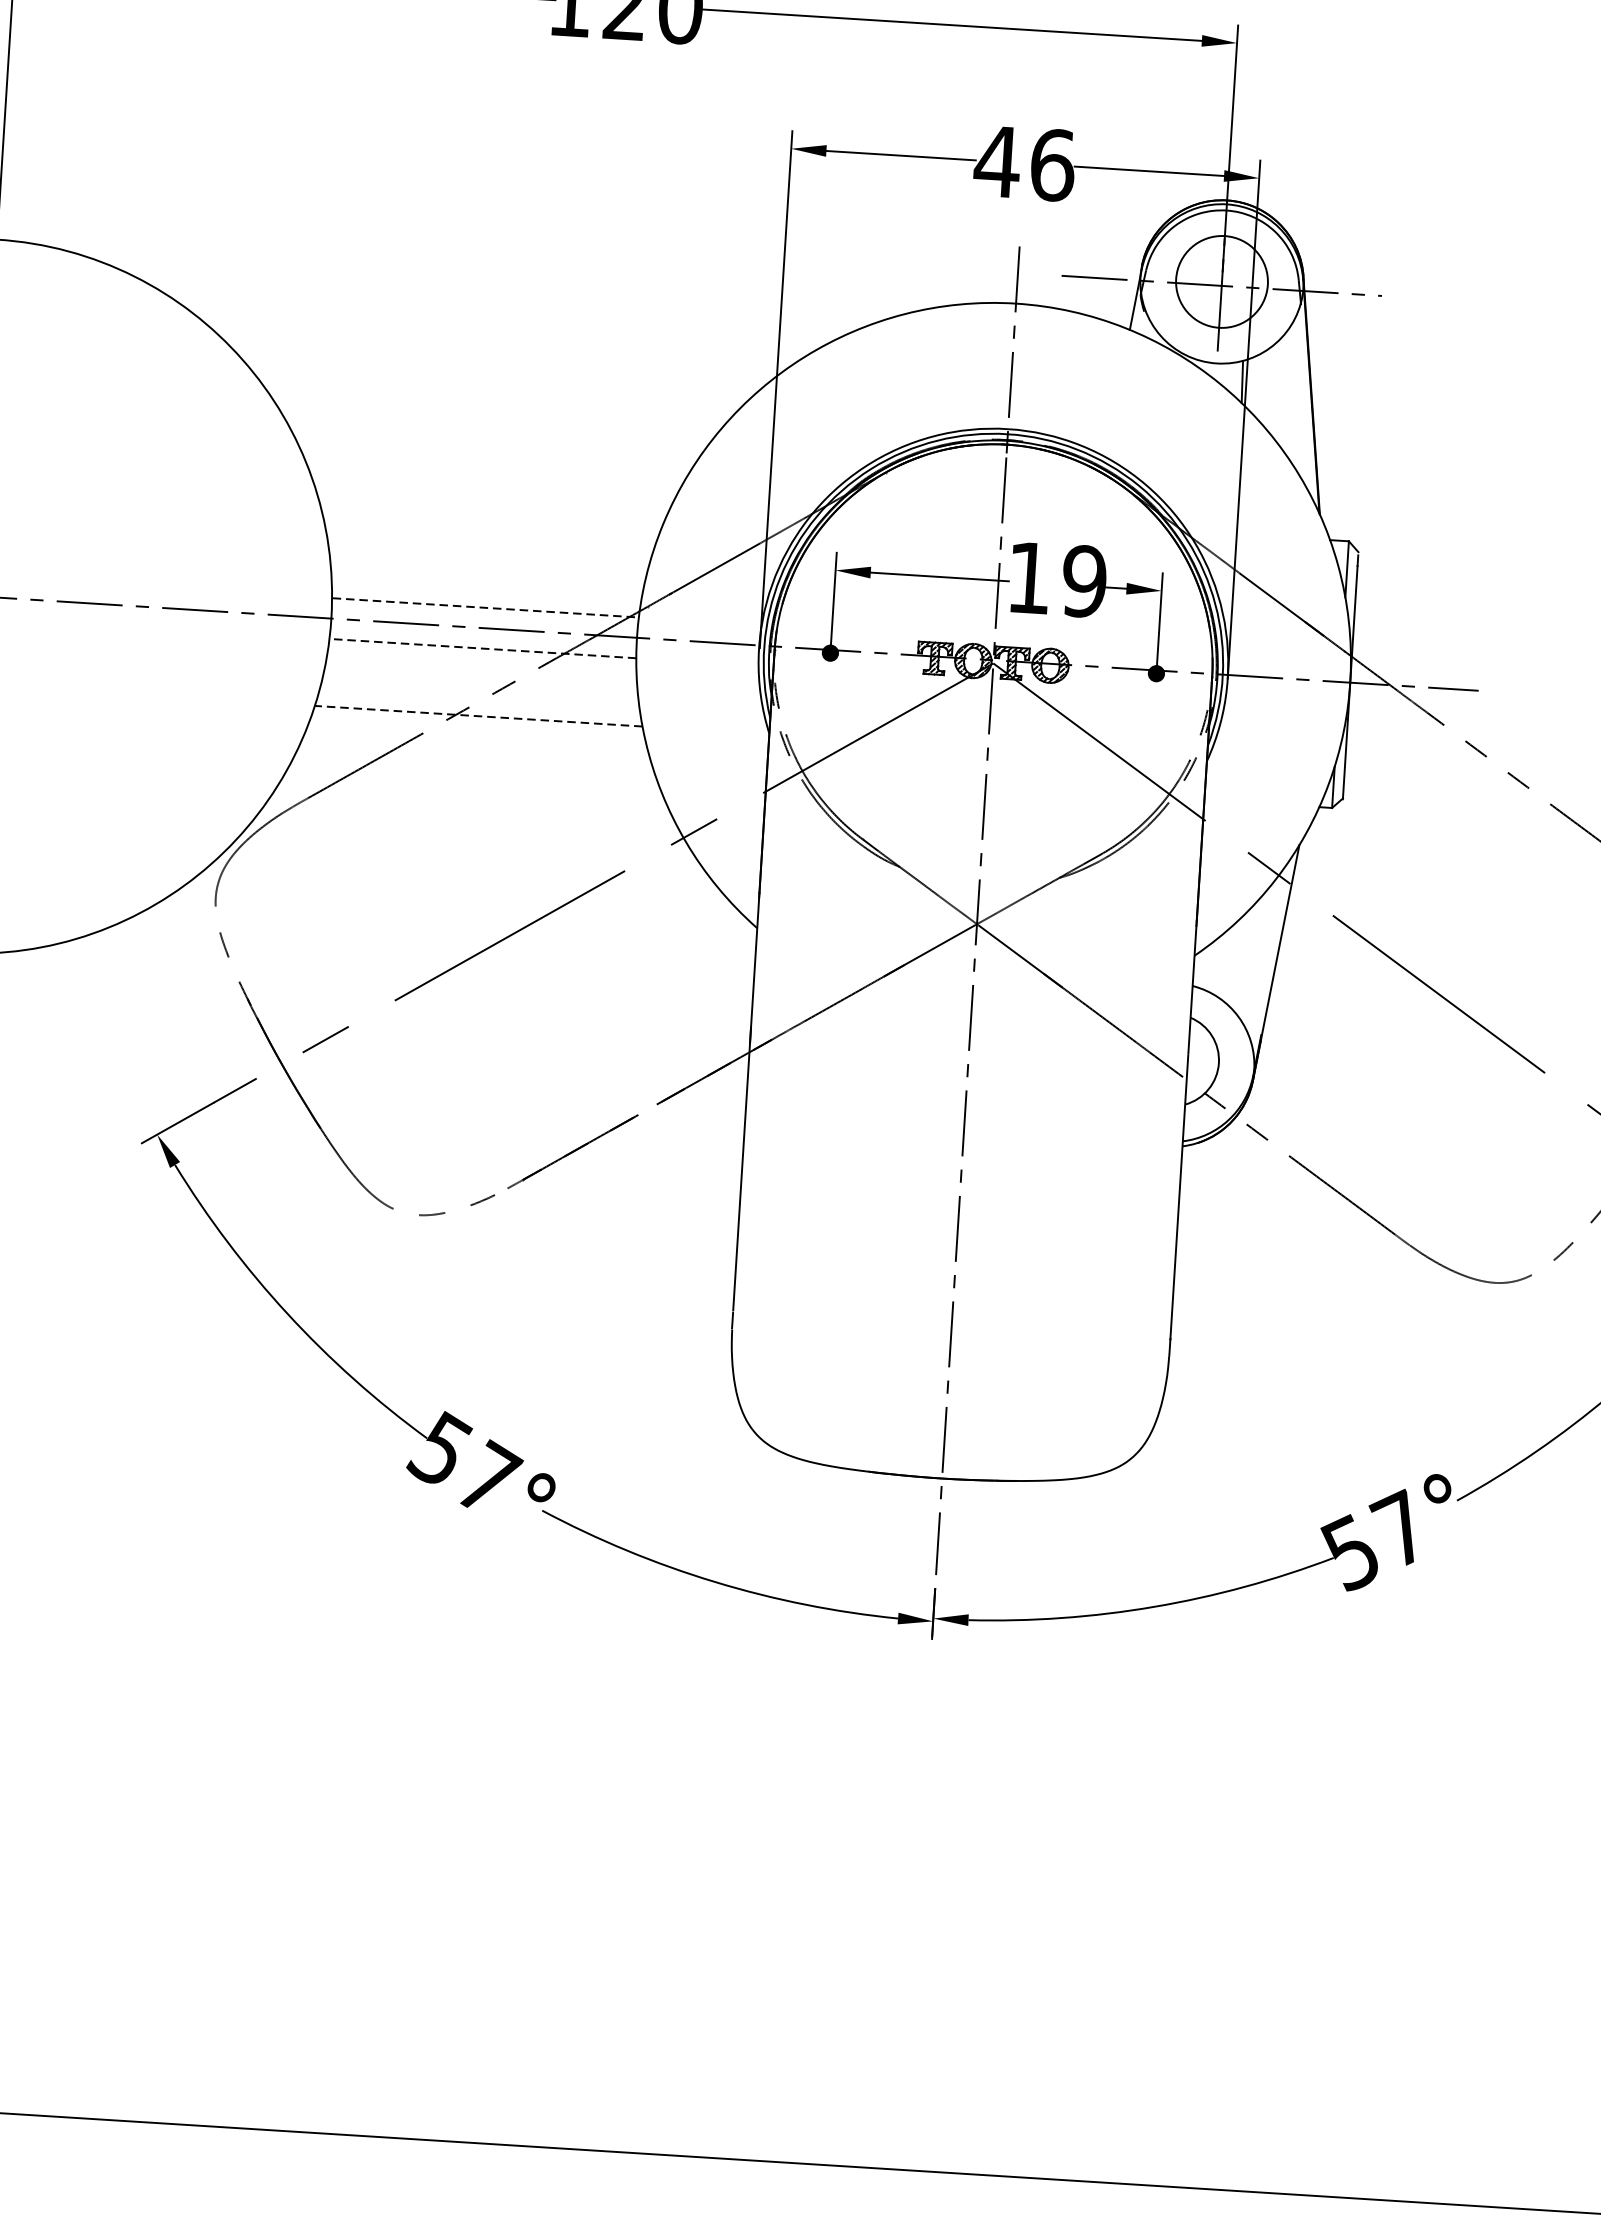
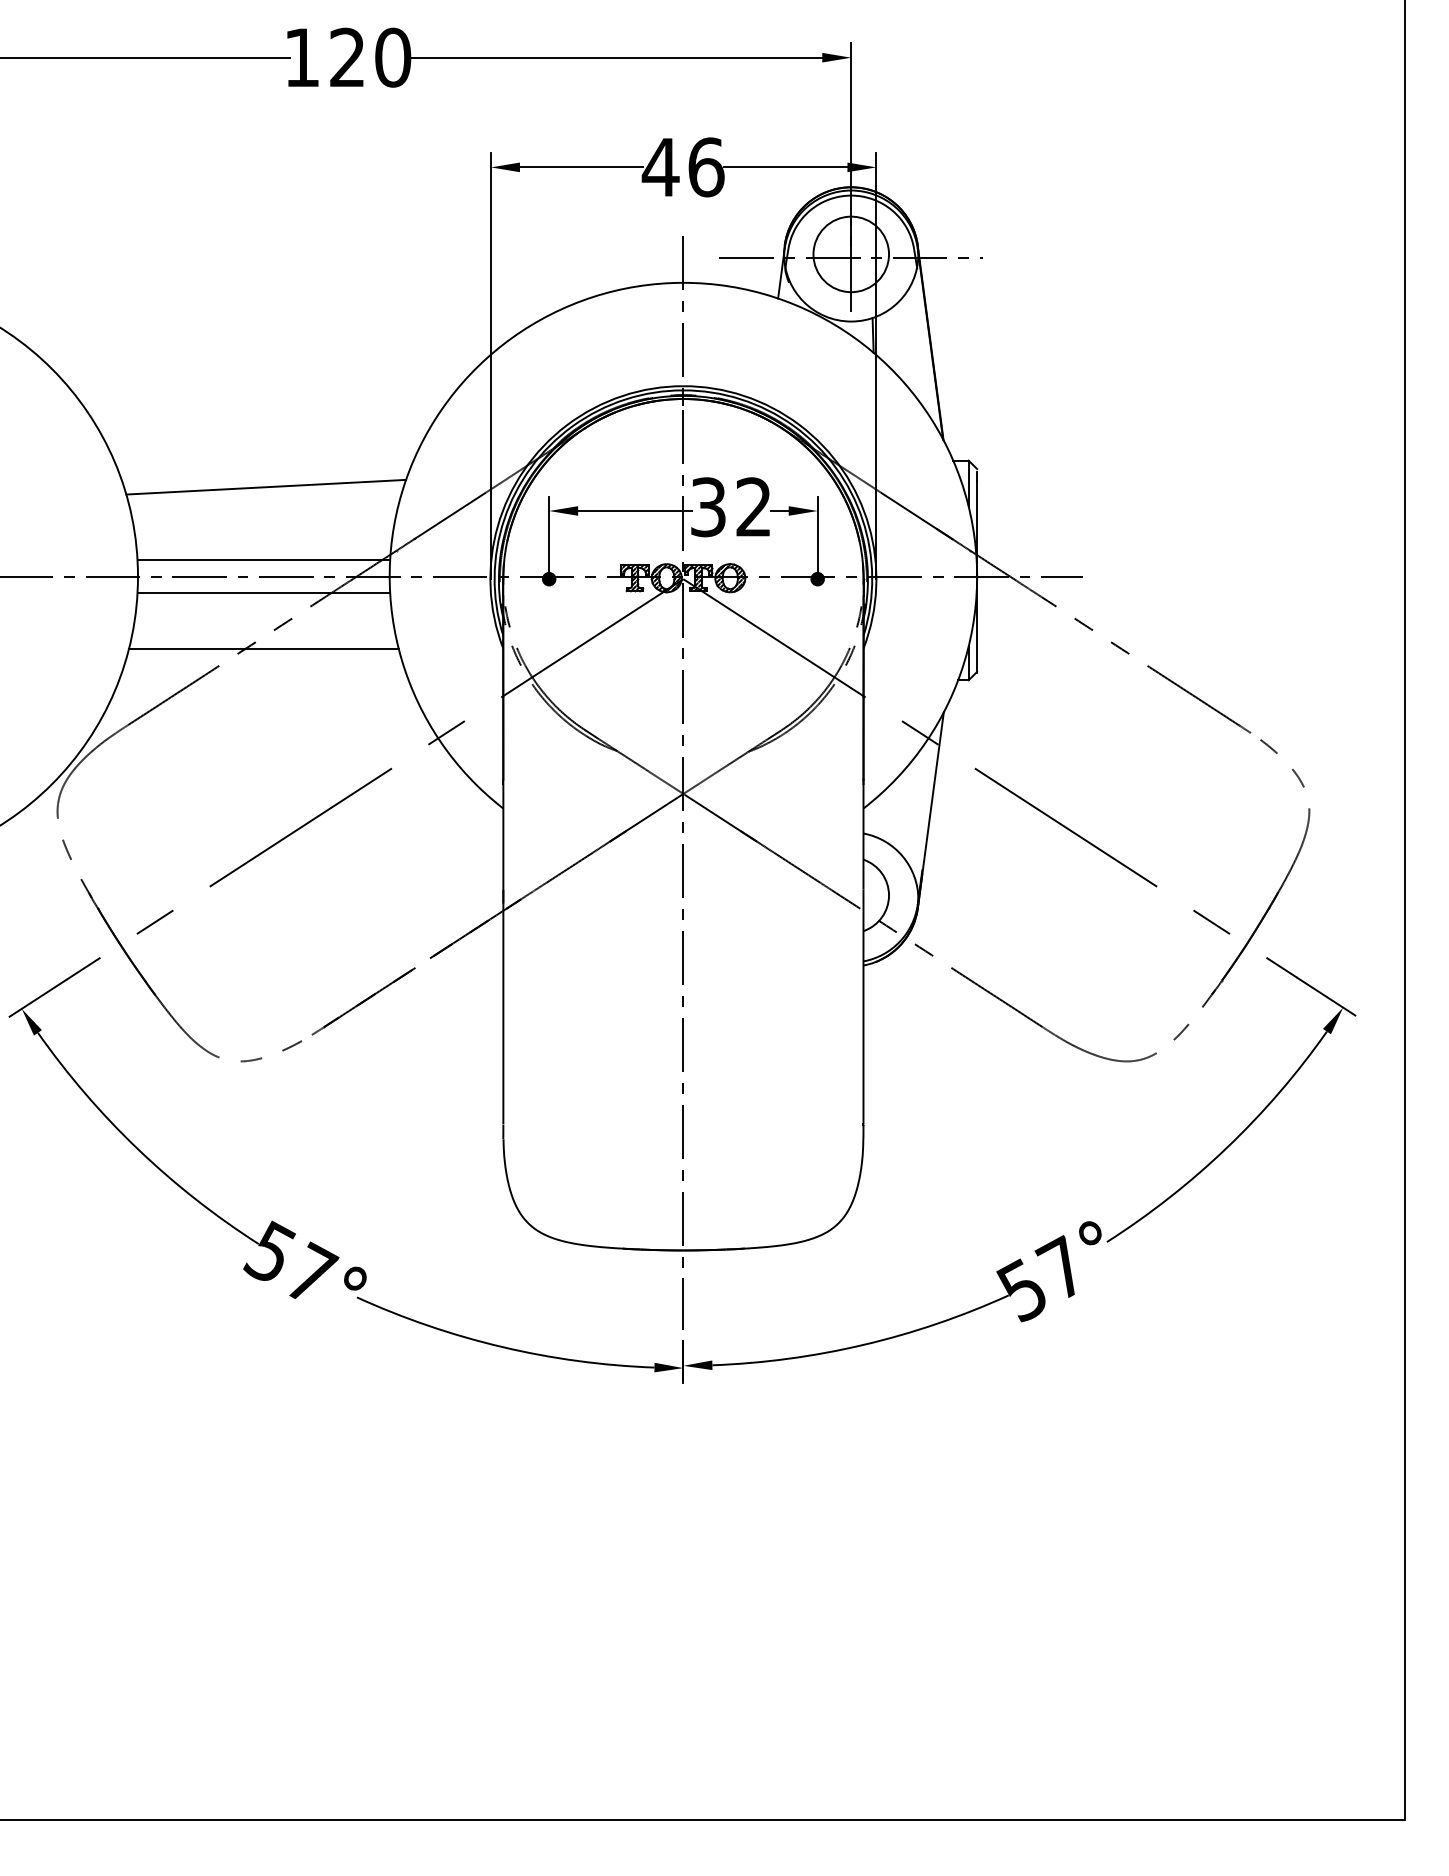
line: (494, 519) -> (266, 486), added
text: (1057, 580) -> (731, 507), 19 -> 32
line: (486, 607) -> (264, 559), dashed -> solid
line: (482, 648) -> (263, 593), dashed -> solid
line: (478, 716) -> (263, 649), dashed -> solid

